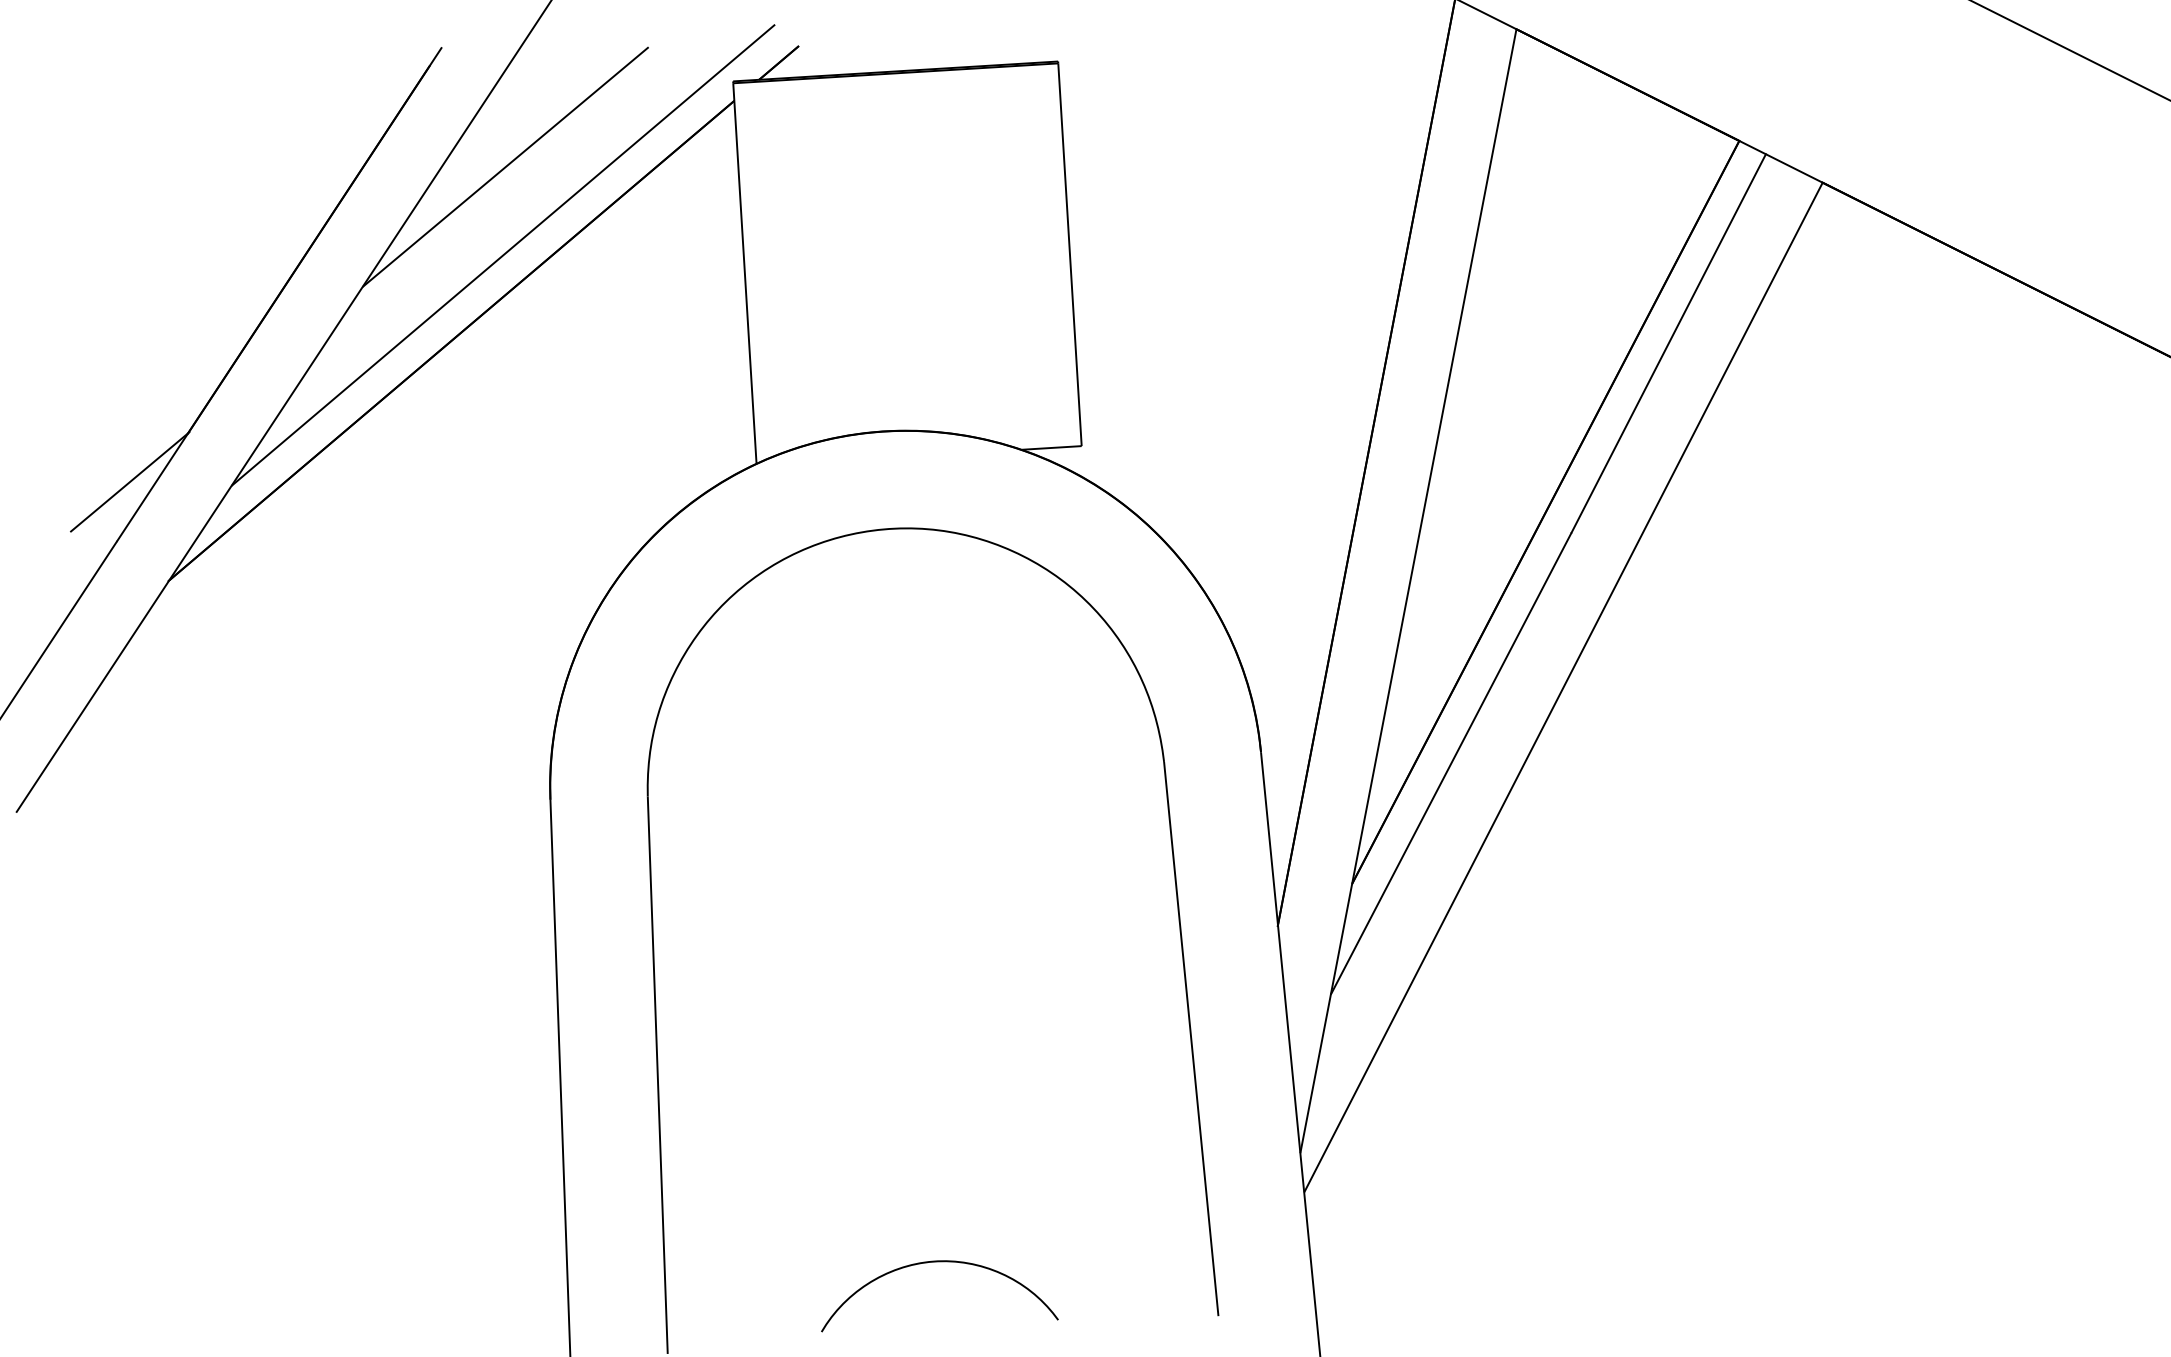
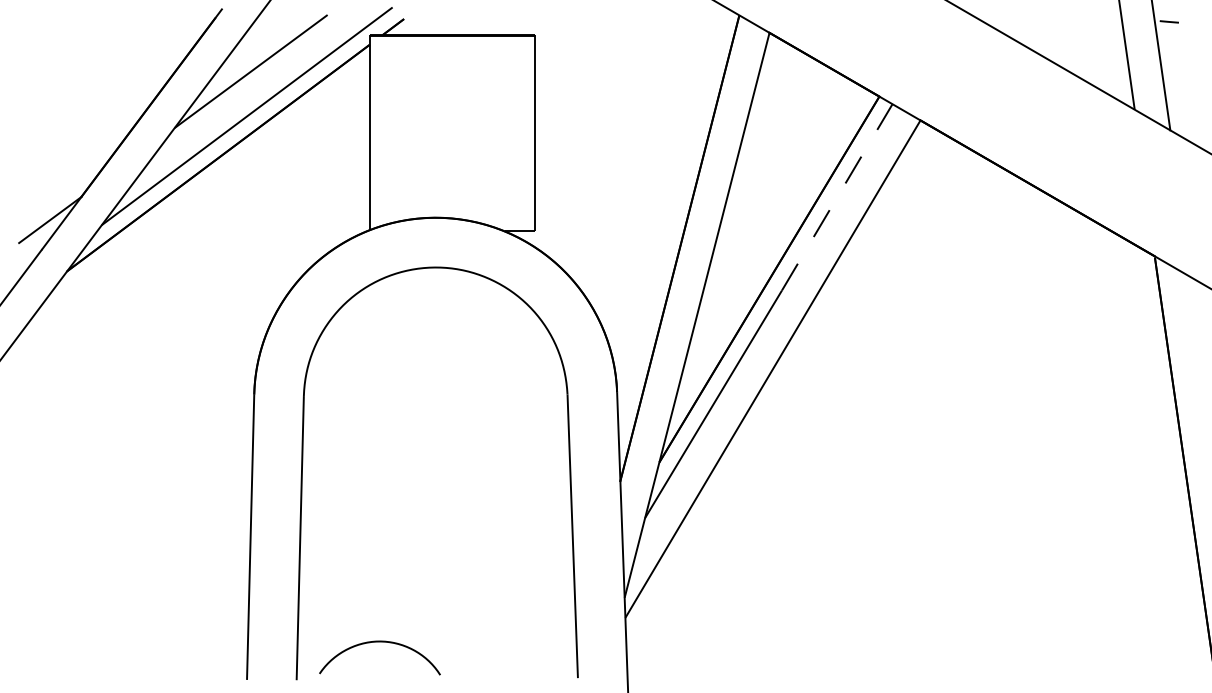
line: (1669, 341) -> (837, 196), solid -> dashed
curve: (935, 1263) -> (379, 642), moved

